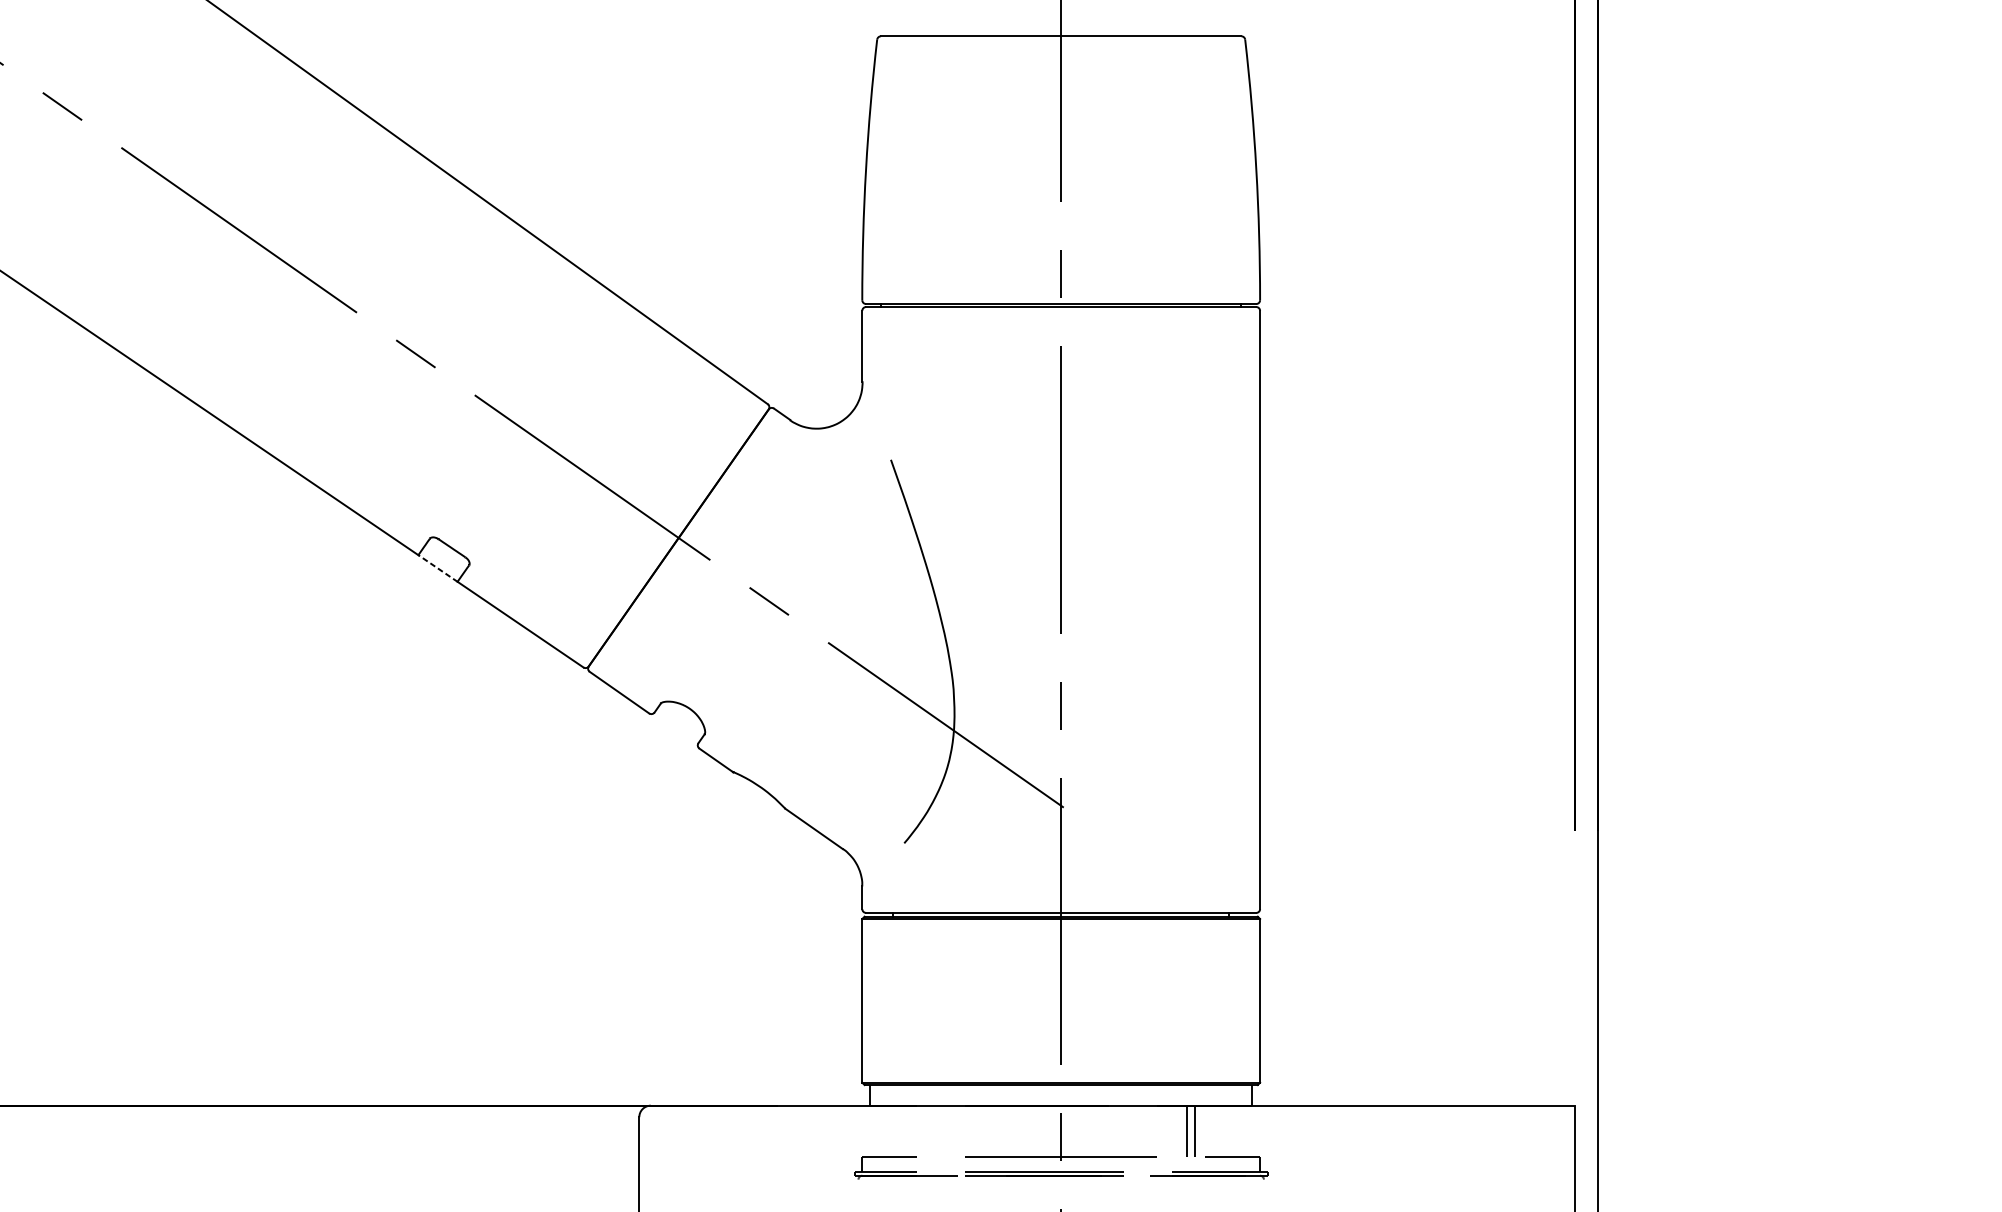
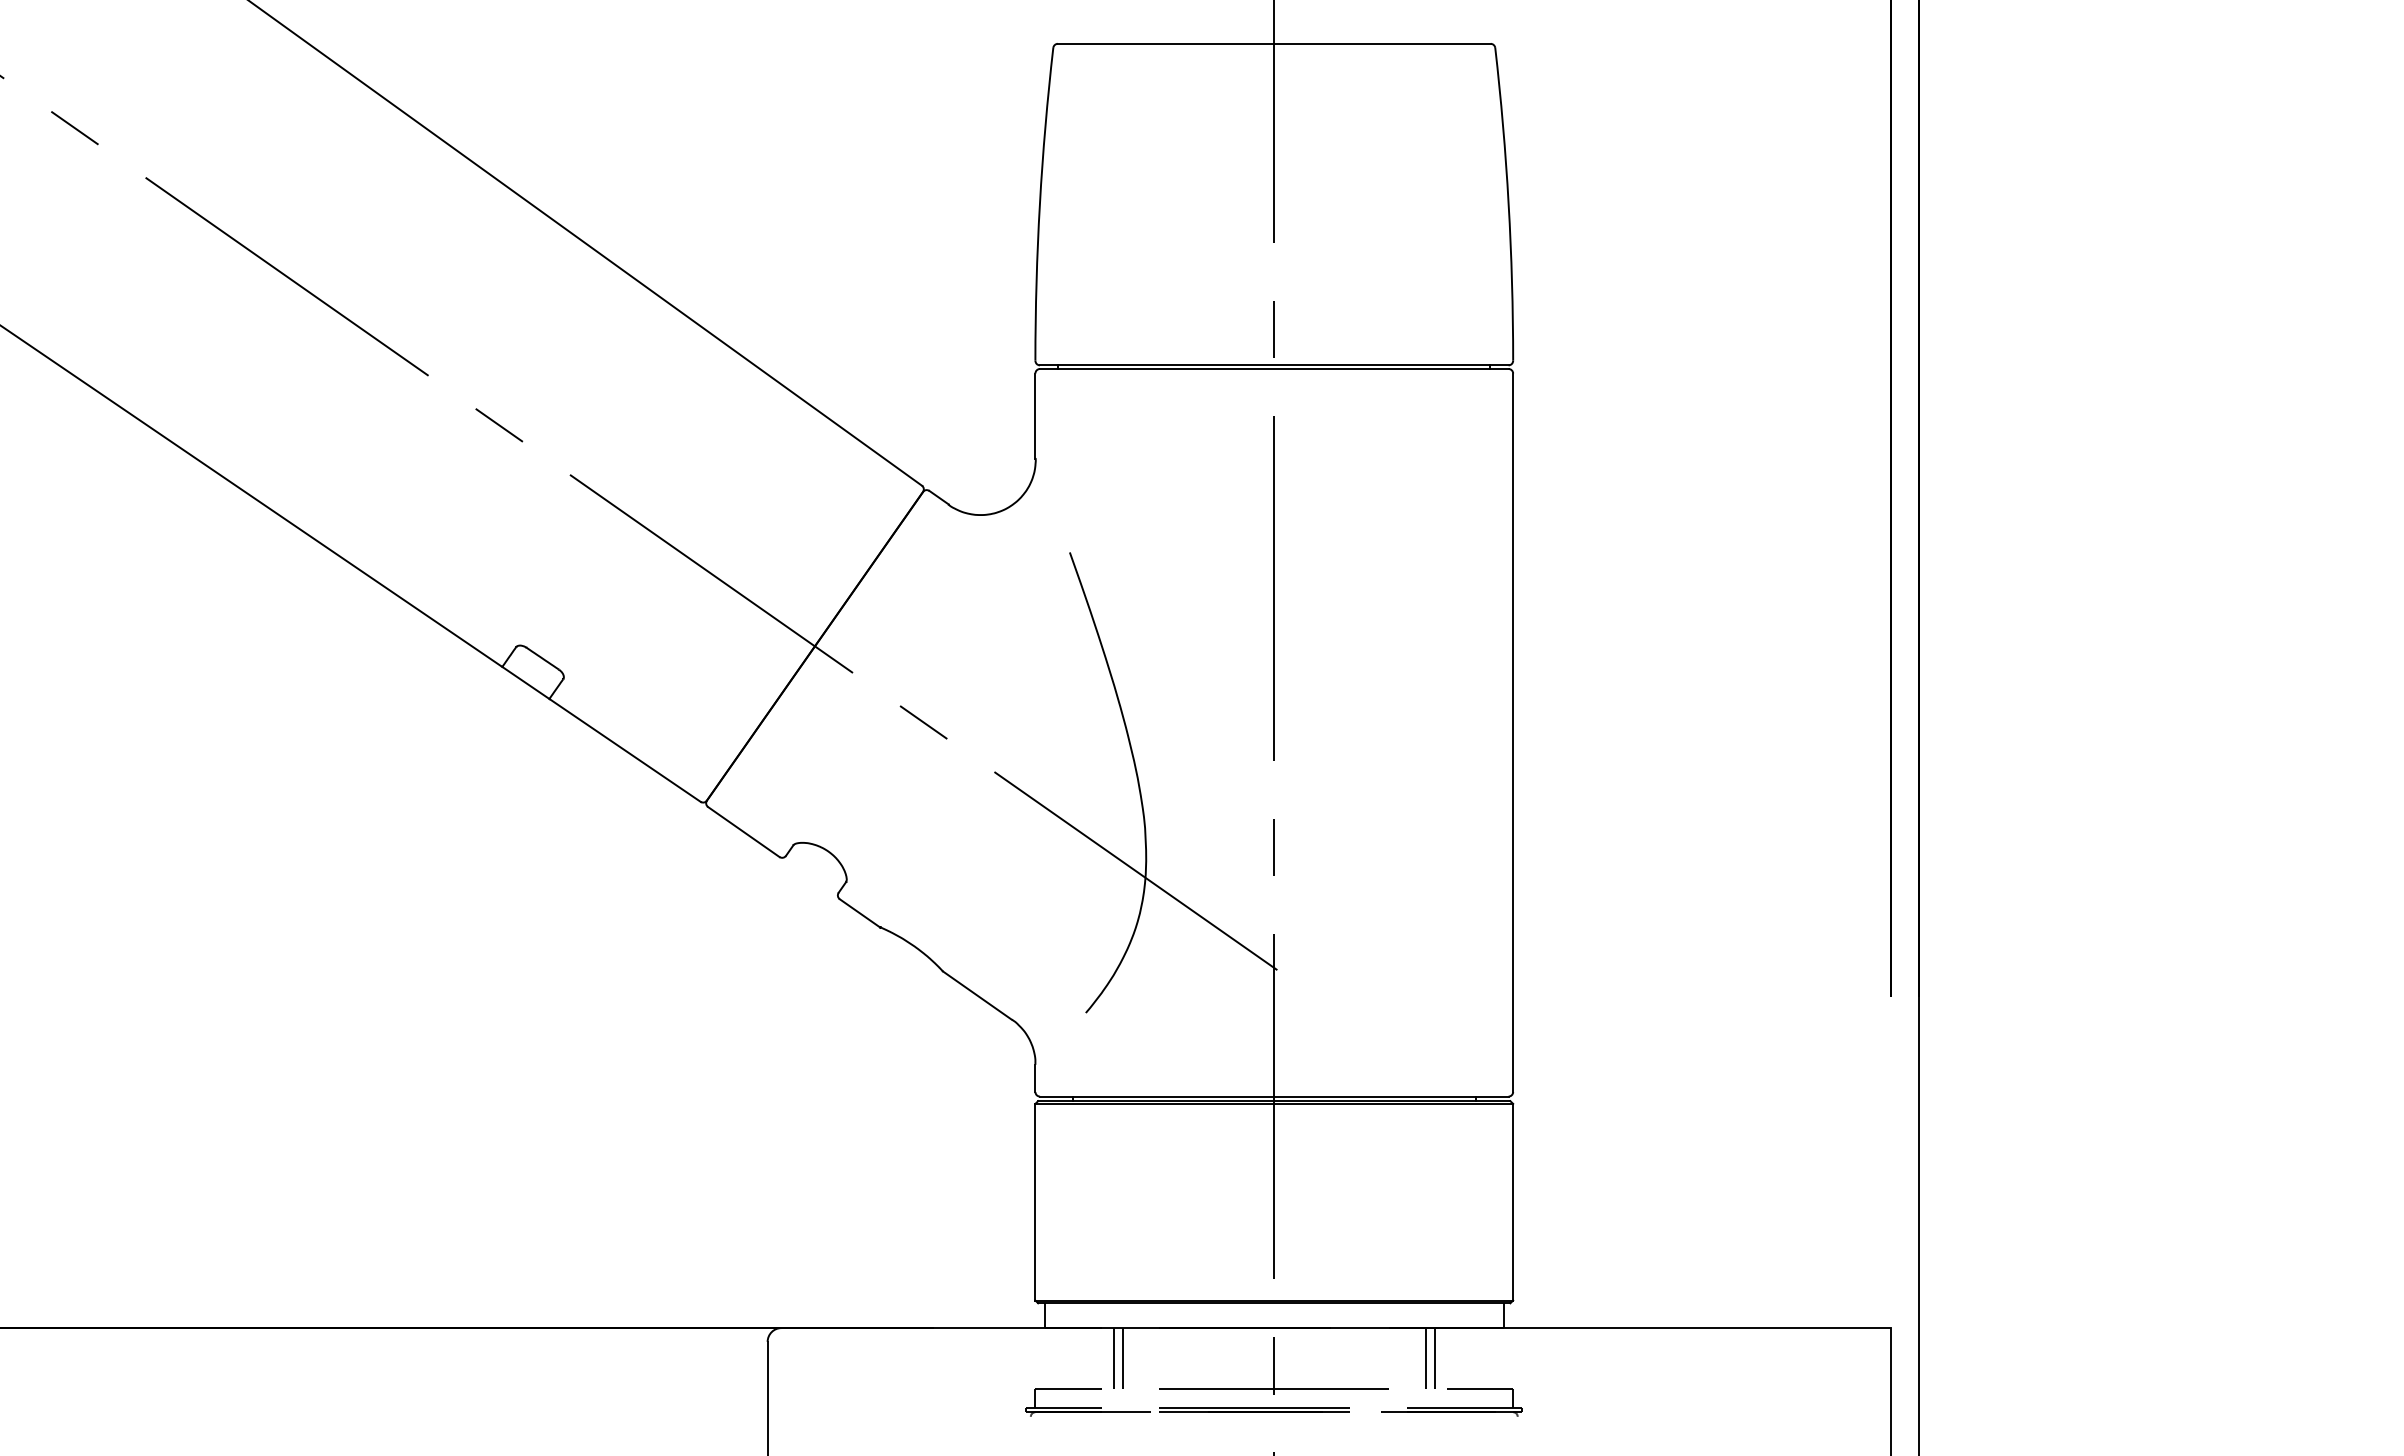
line: (437, 568) -> (525, 682), dashed -> solid
line: (927, 1131) -> (1113, 1358), added
line: (934, 1131) -> (1122, 1358), added

